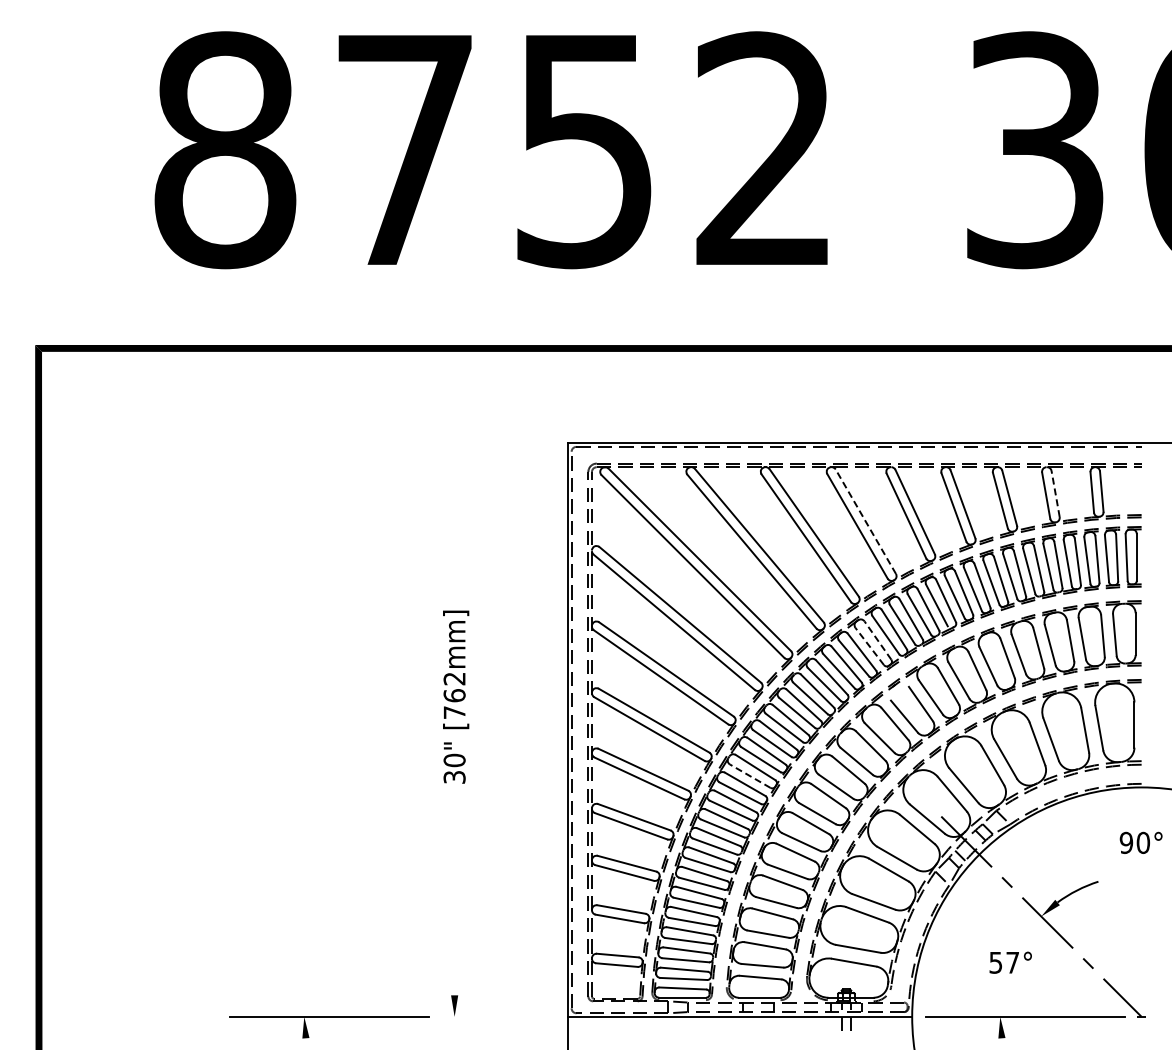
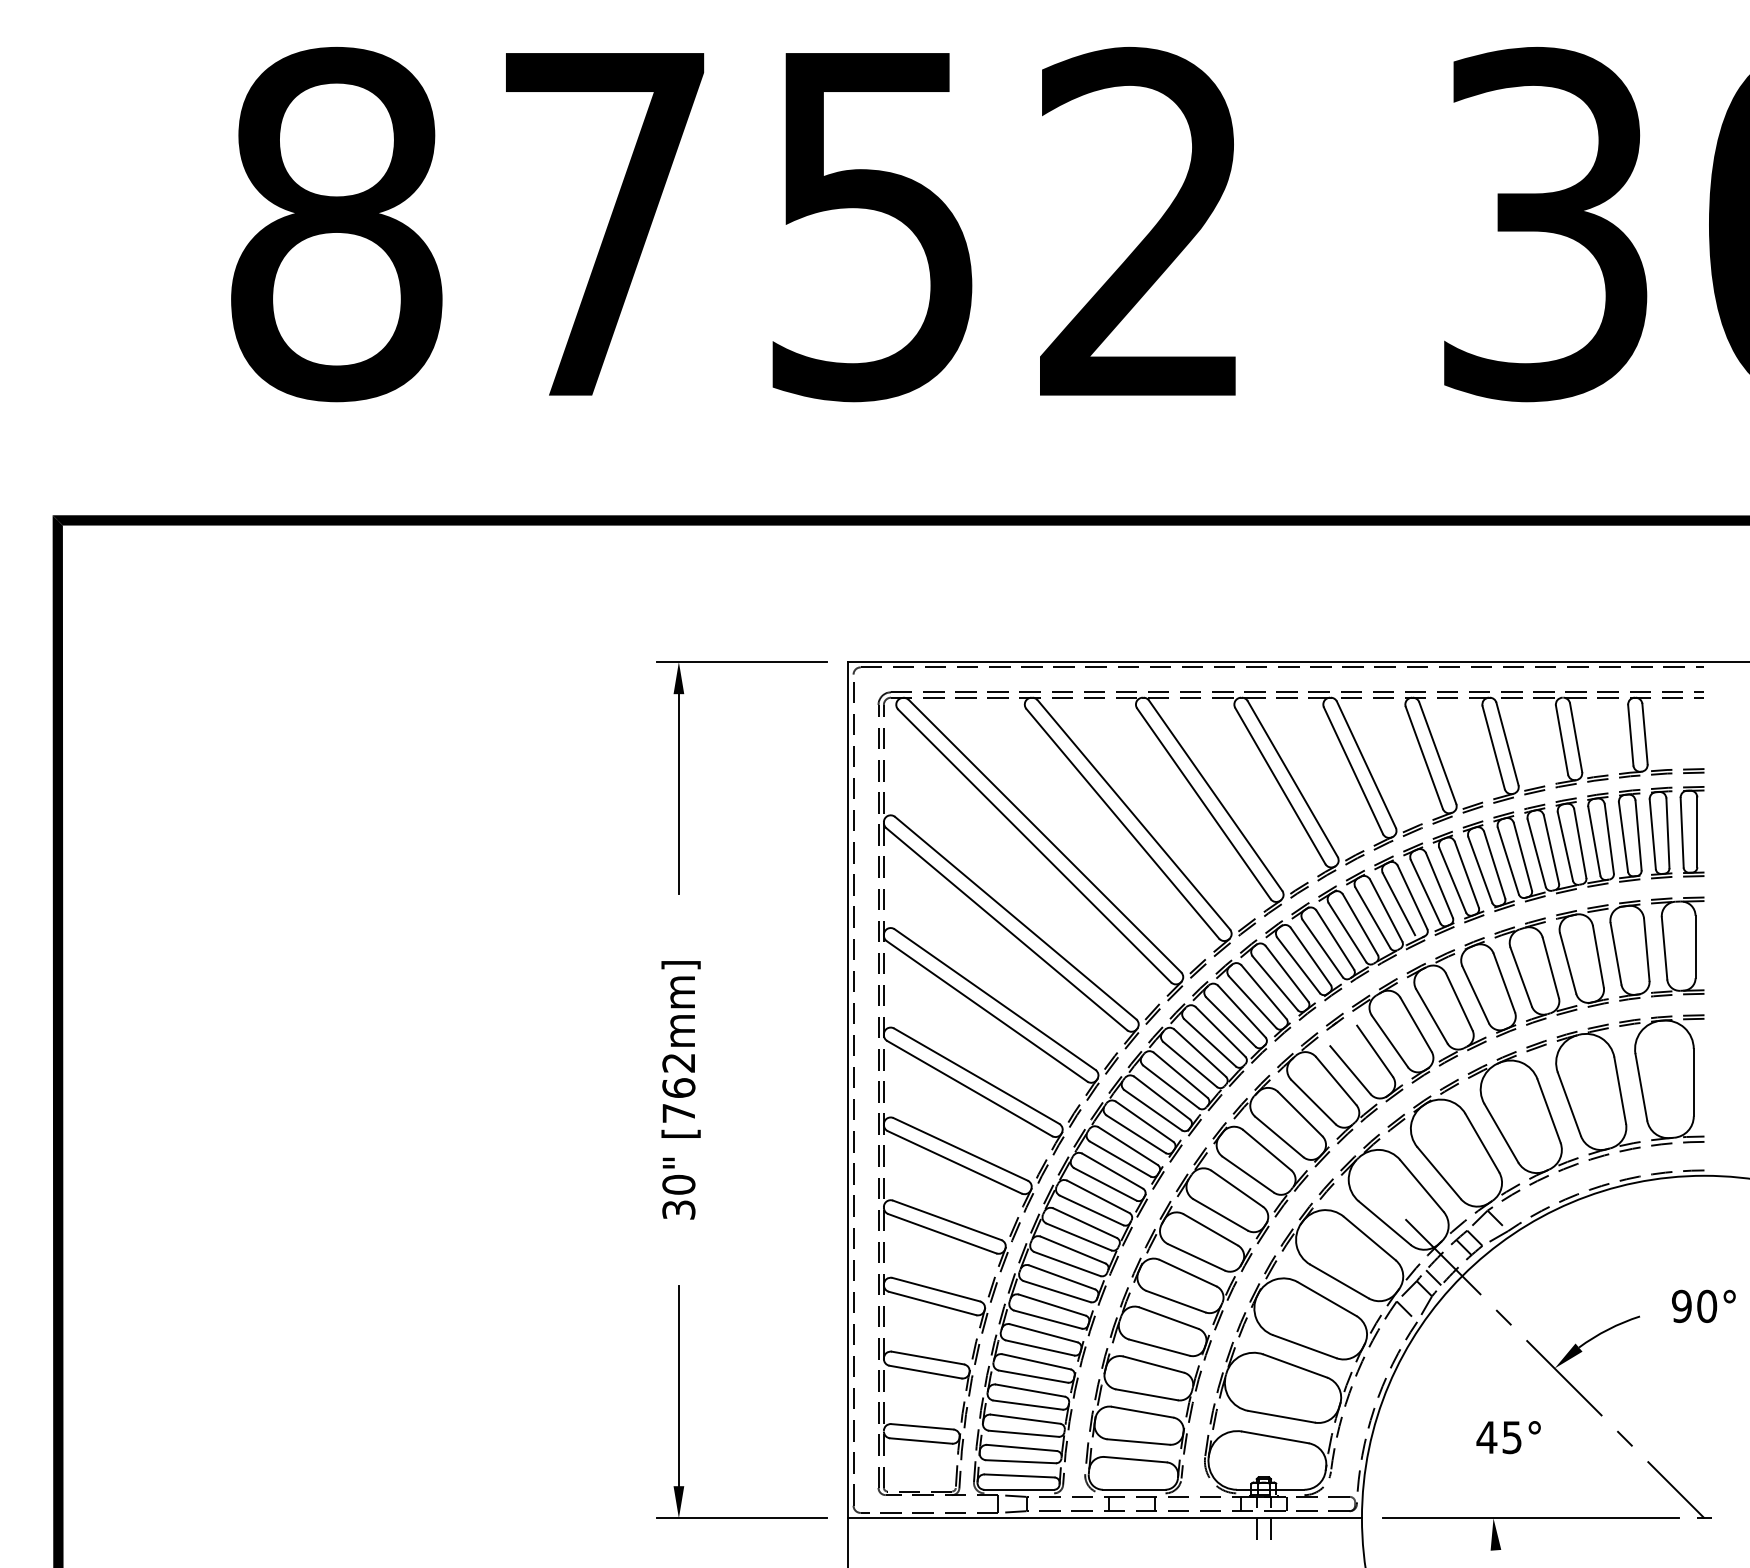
line: (1055, 493) -> (1575, 736), dashed -> solid
part: (455, 520) -> (680, 777), added
line: (865, 521) -> (1292, 778), dashed -> solid
line: (877, 640) -> (1310, 956), dashed -> solid
line: (869, 646) -> (1298, 965), dashed -> solid
text: (456, 696) -> (681, 1089), moved
line: (749, 775) -> (1119, 1157), dashed -> solid
text: (1140, 842) -> (1702, 1305), moved
line: (454, 928) -> (678, 1386), added
text: (1003, 962) -> (1498, 1437), 57° -> 45°
line: (496, 1016) -> (741, 1517), added
part: (329, 1017) -> (492, 1519), removed

